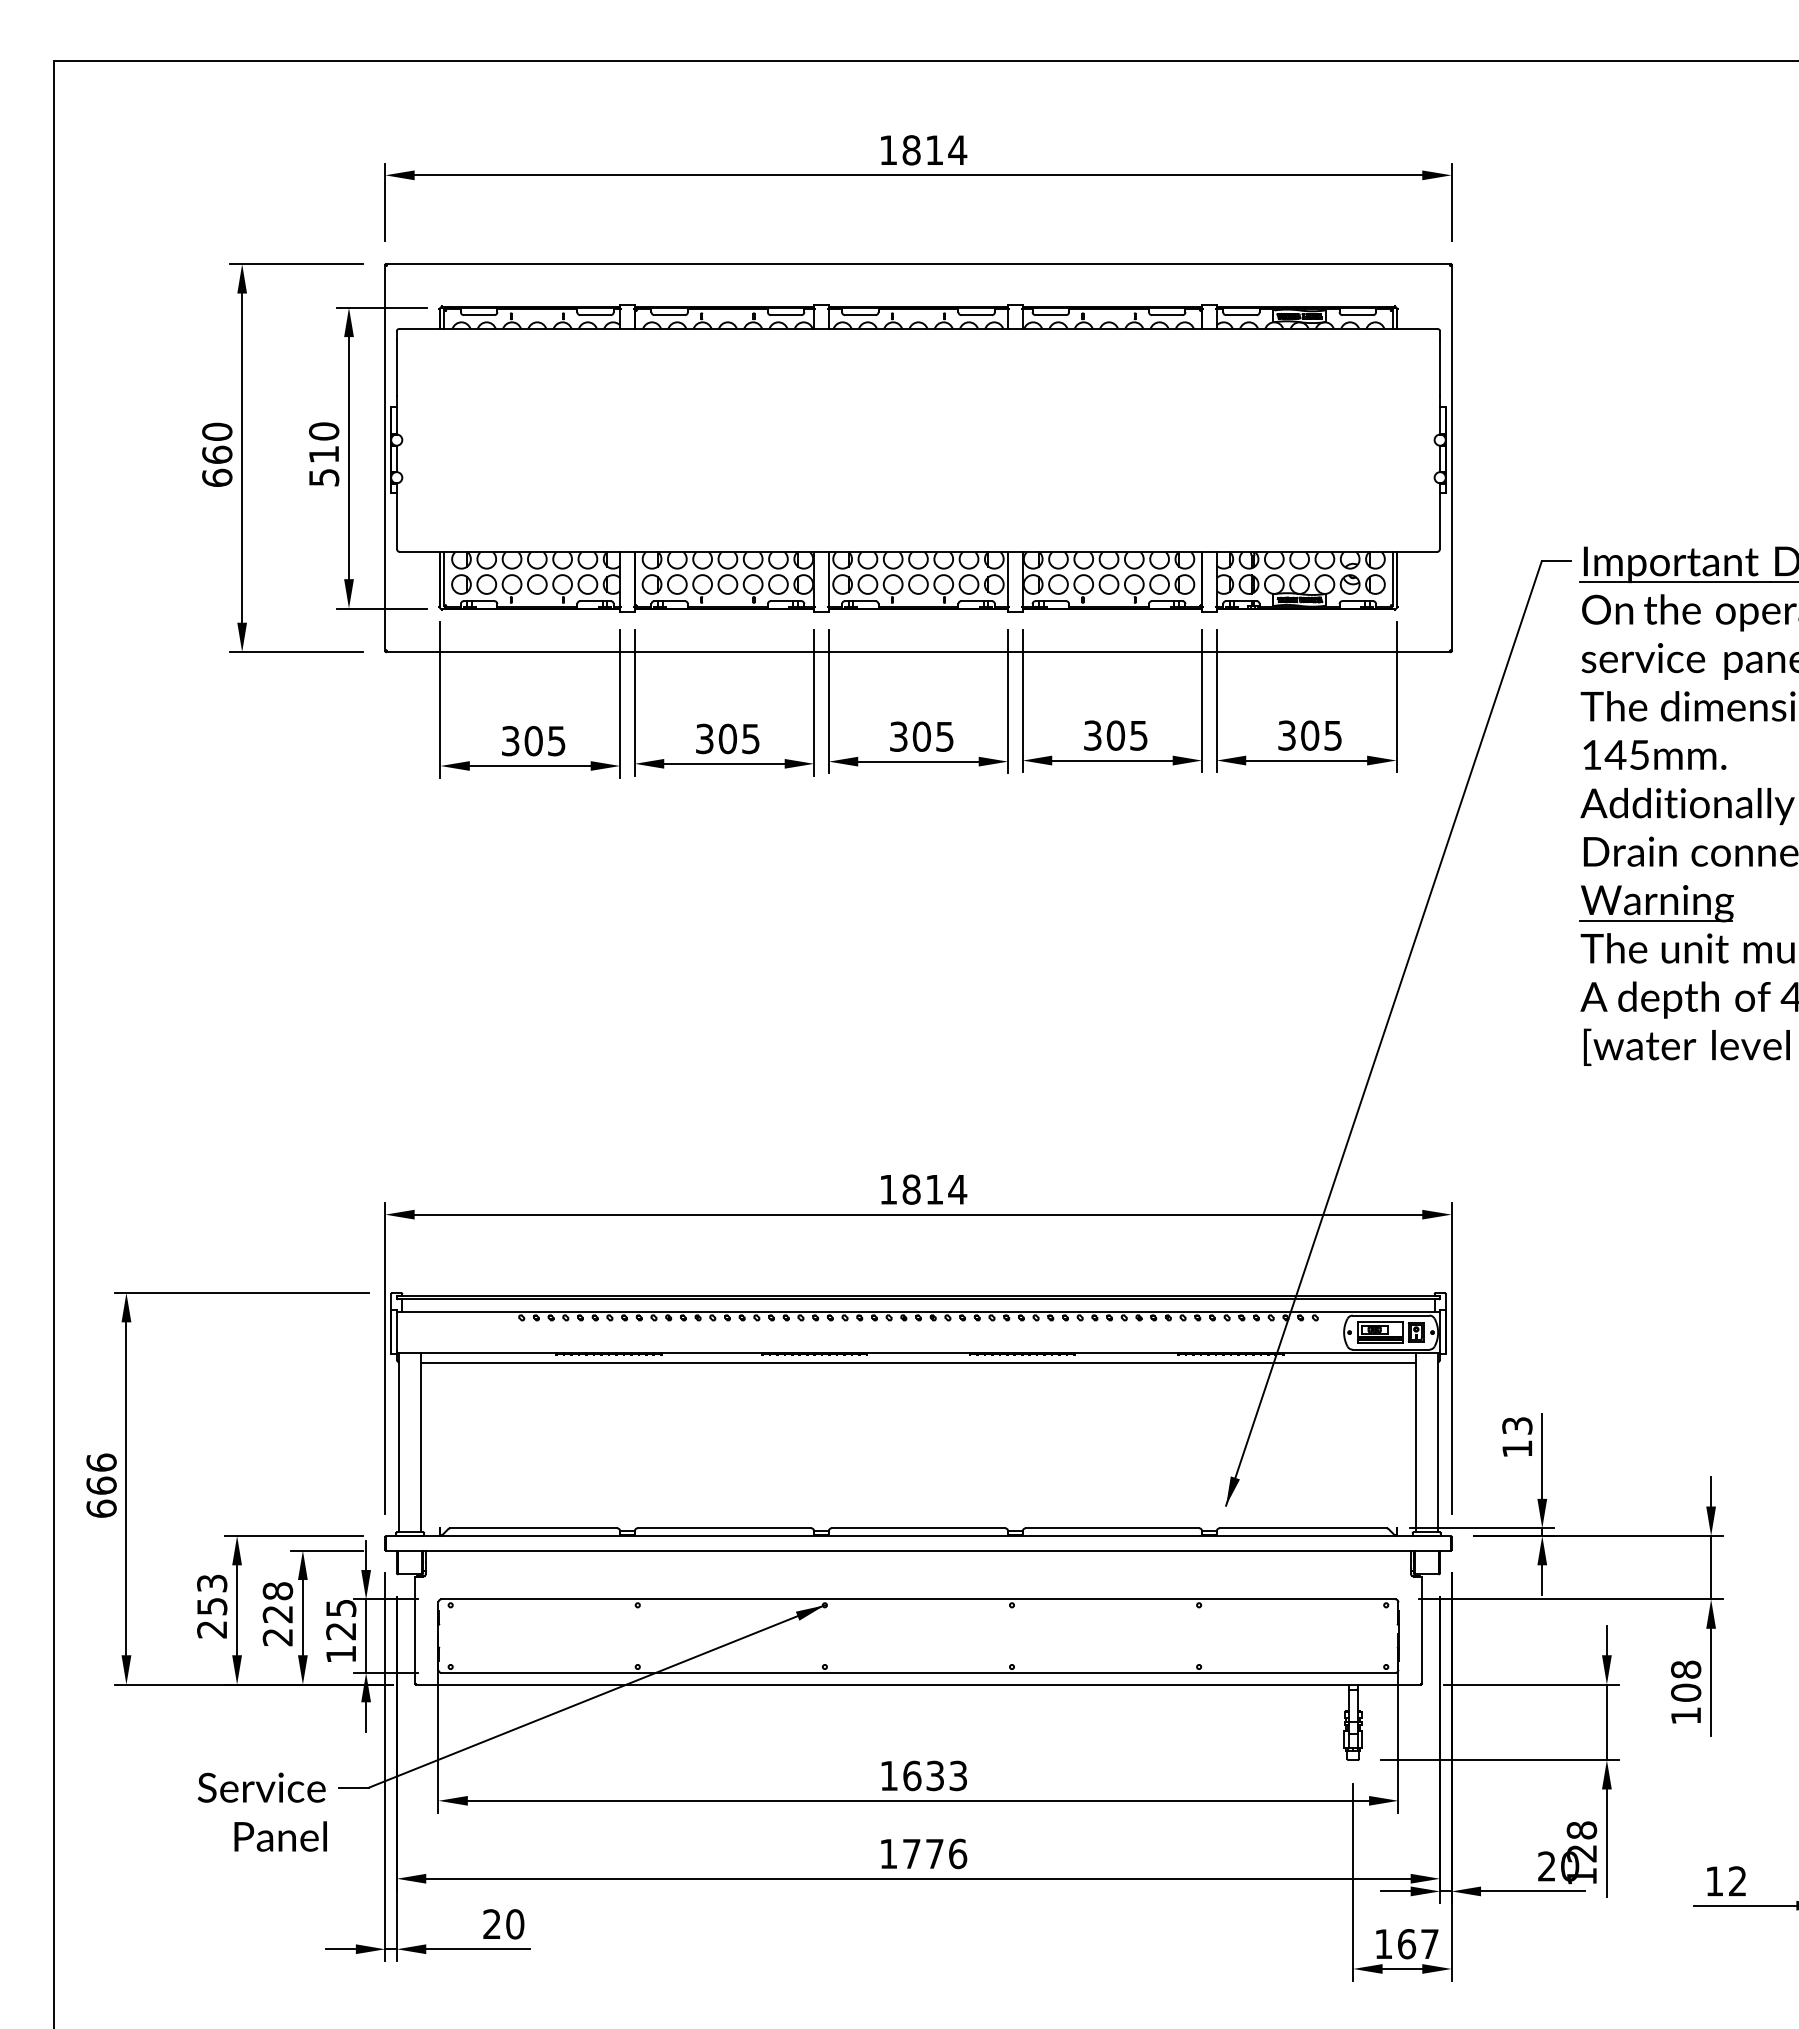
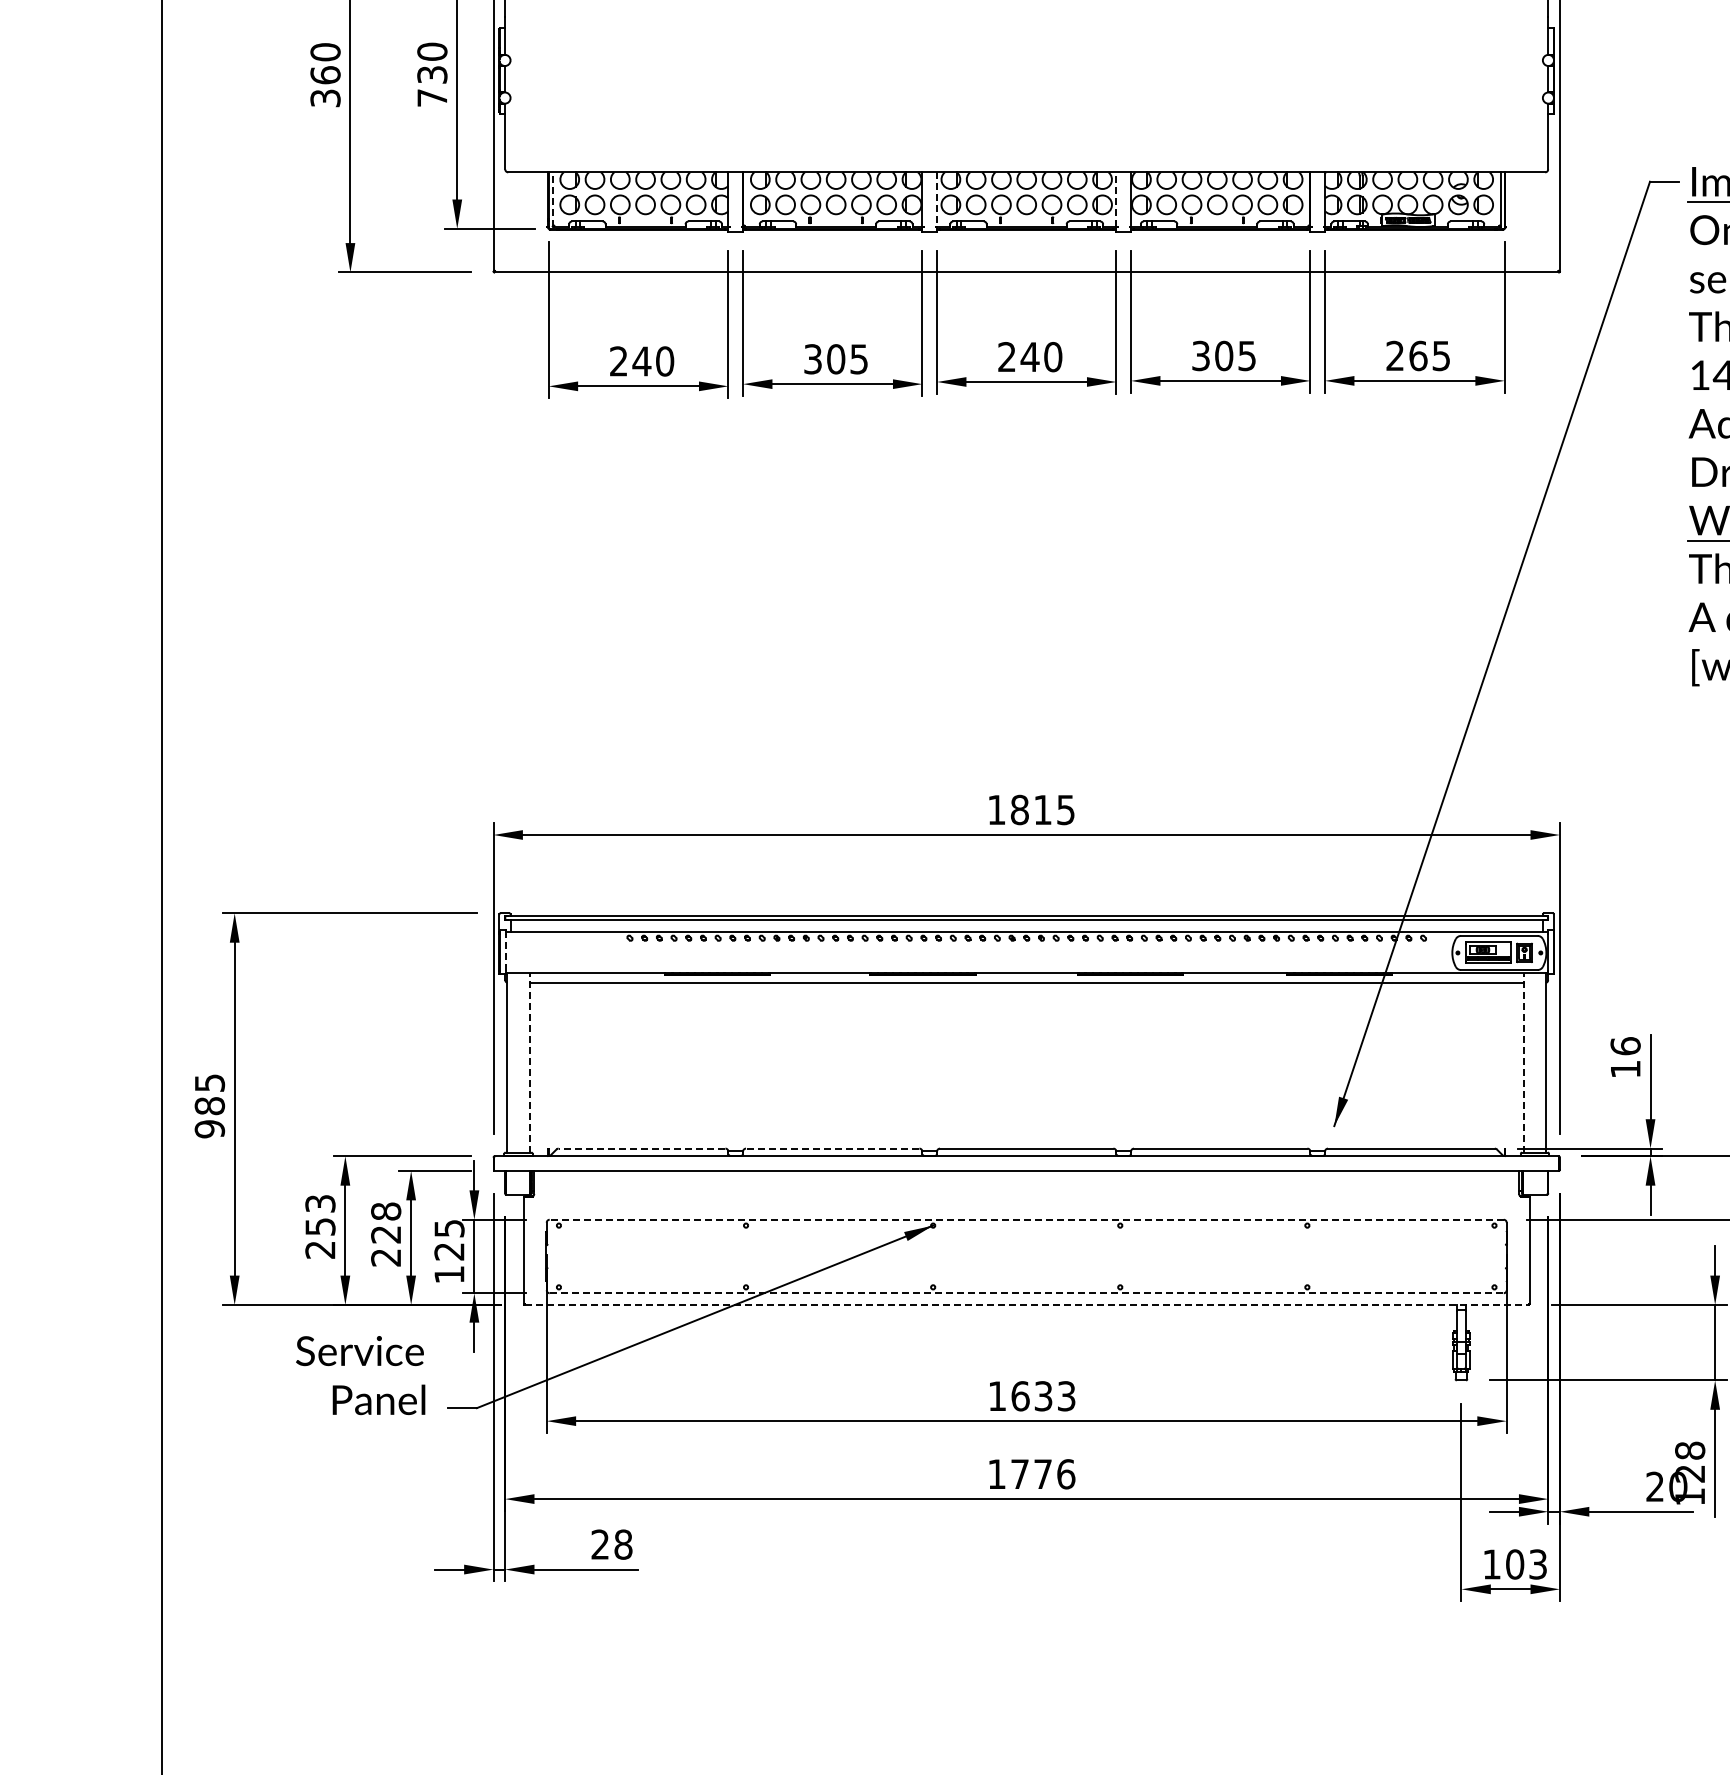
text: (324, 466) -> (432, 86), 510 -> 730
text: (217, 477) -> (325, 97), 660 -> 360
line: (444, 578) -> (552, 198), solid -> dashed
line: (1008, 578) -> (1116, 198), solid -> dashed
line: (828, 579) -> (936, 199), solid -> dashed
text: (1298, 735) -> (1406, 355), 305 -> 265
text: (922, 736) -> (1030, 356), 305 -> 240
text: (533, 741) -> (641, 361), 305 -> 240
text: (957, 1189) -> (1065, 809), 1814 -> 1815
line: (397, 1332) -> (505, 952), solid -> dashed
text: (1517, 1425) -> (1625, 1045), 13 -> 16
line: (421, 1442) -> (529, 1062), solid -> dashed
line: (1415, 1442) -> (1523, 1062), solid -> dashed
text: (101, 1485) -> (209, 1105), 666 -> 985
line: (533, 1528) -> (641, 1148), solid -> dashed
line: (724, 1528) -> (832, 1148), solid -> dashed
line: (917, 1599) -> (1025, 1219), solid -> dashed
line: (918, 1672) -> (1026, 1292), solid -> dashed
line: (918, 1684) -> (1026, 1304), solid -> dashed
text: (261, 1811) -> (359, 1374), moved
text: (515, 1924) -> (623, 1544), 20 -> 28
text: (1417, 1944) -> (1525, 1564), 167 -> 103

